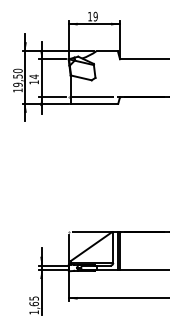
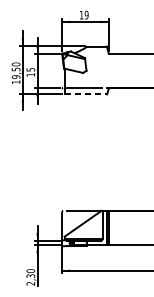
text: (33, 76) -> (30, 69), 14 -> 15
line: (95, 103) -> (86, 94), solid -> dashed
text: (33, 305) -> (30, 277), 1,65 -> 2,30

